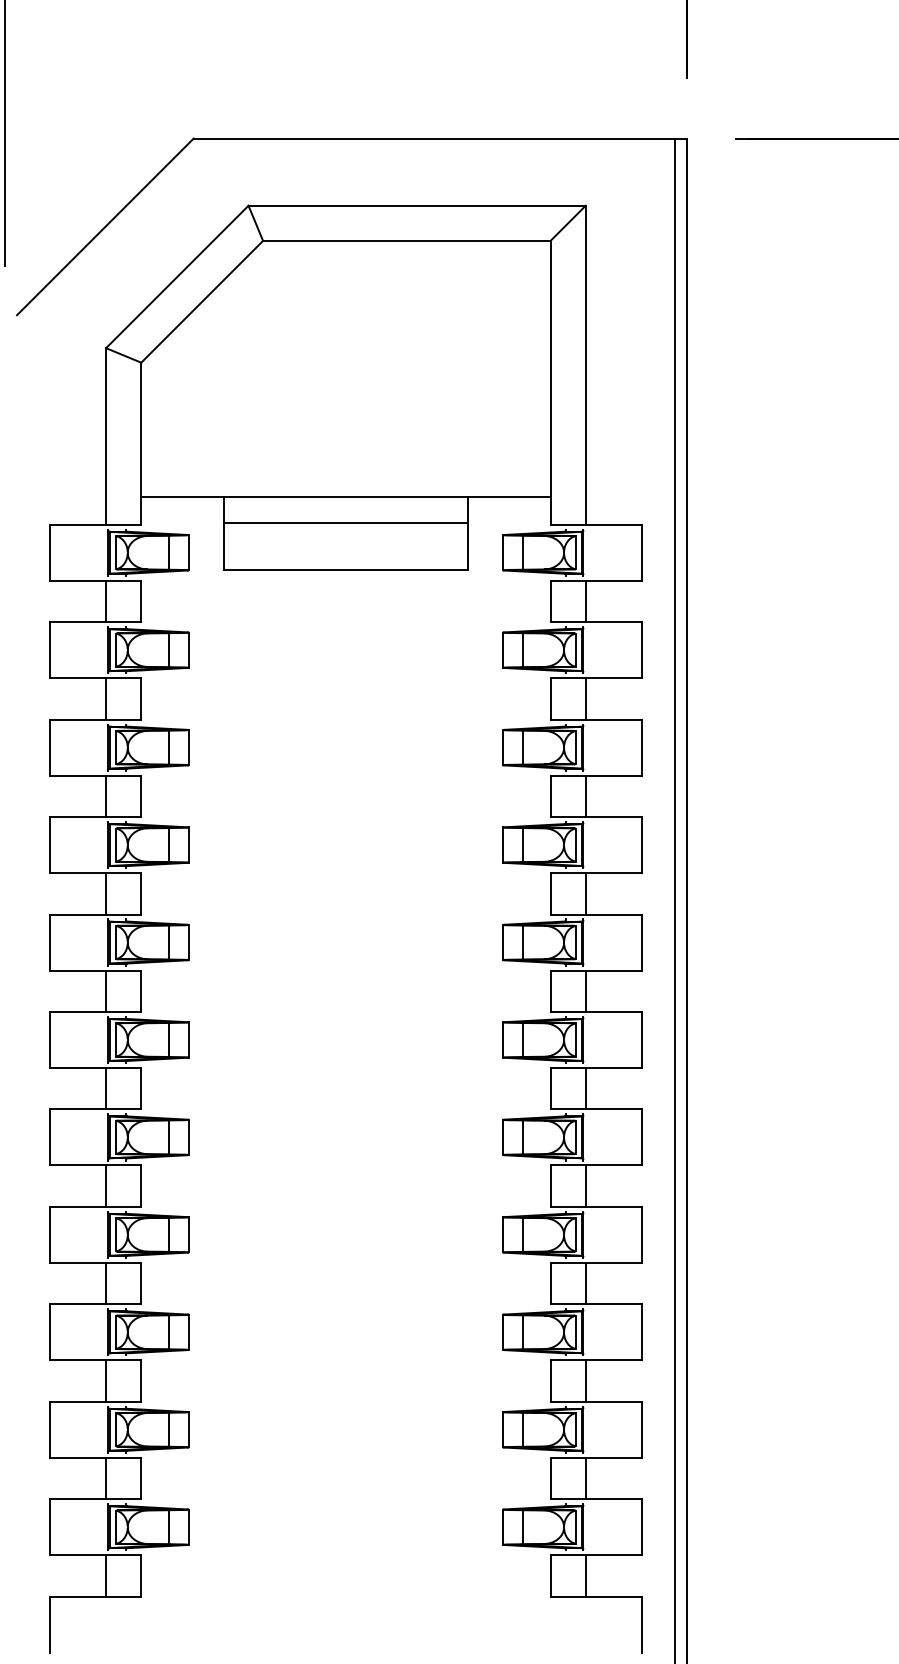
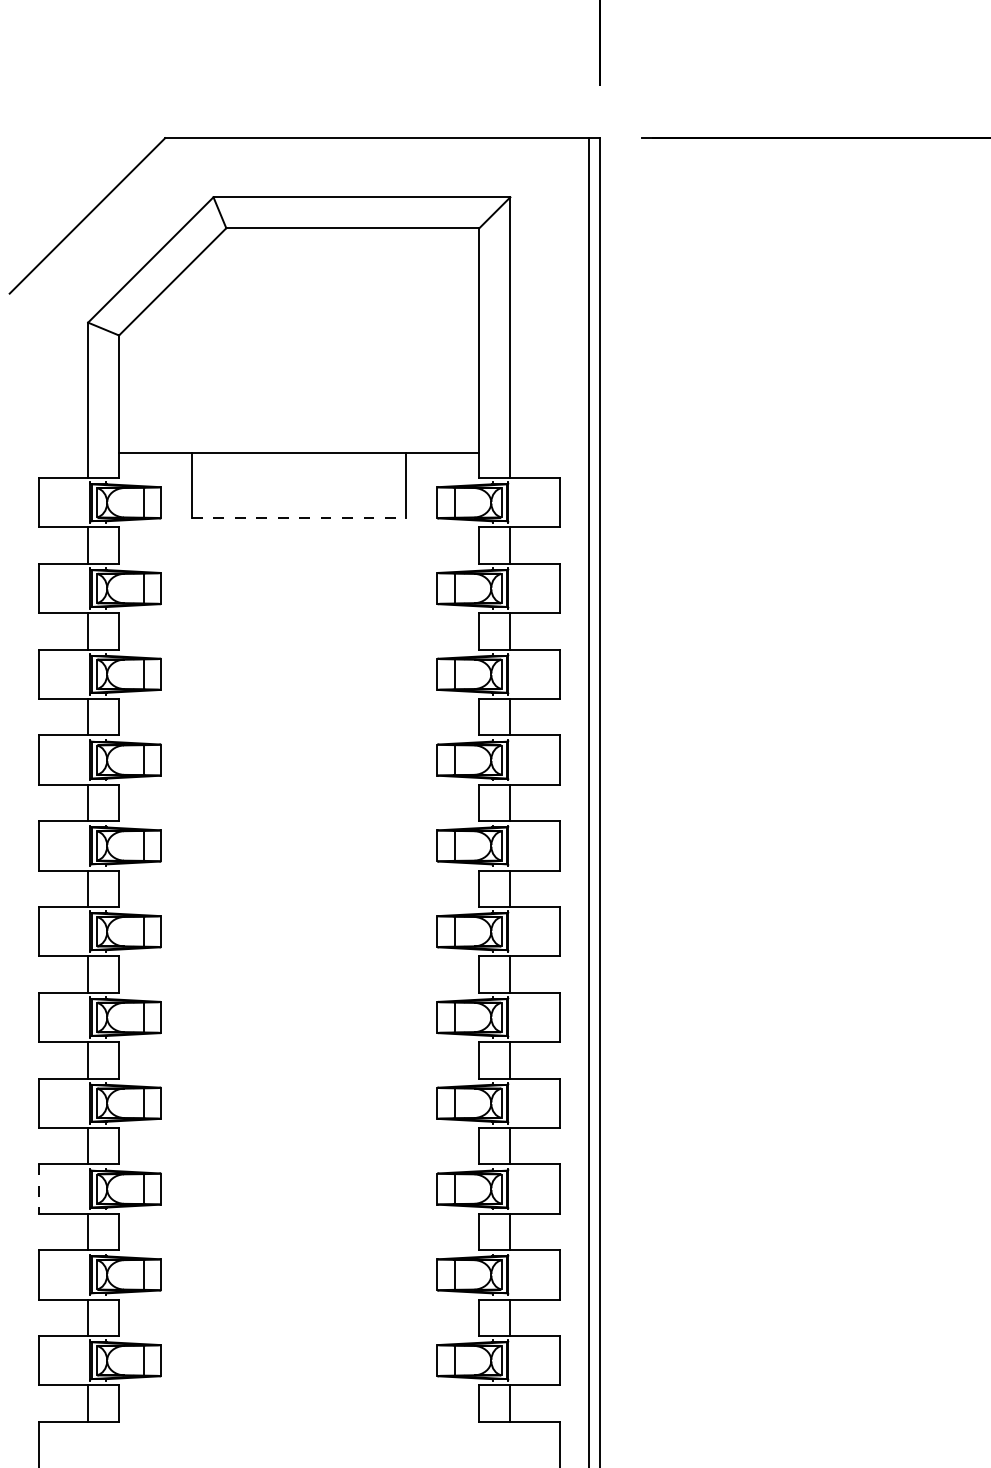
line: (346, 524) -> (299, 477), removed
line: (346, 569) -> (299, 517), solid -> dashed
line: (49, 1332) -> (38, 1189), solid -> dashed

